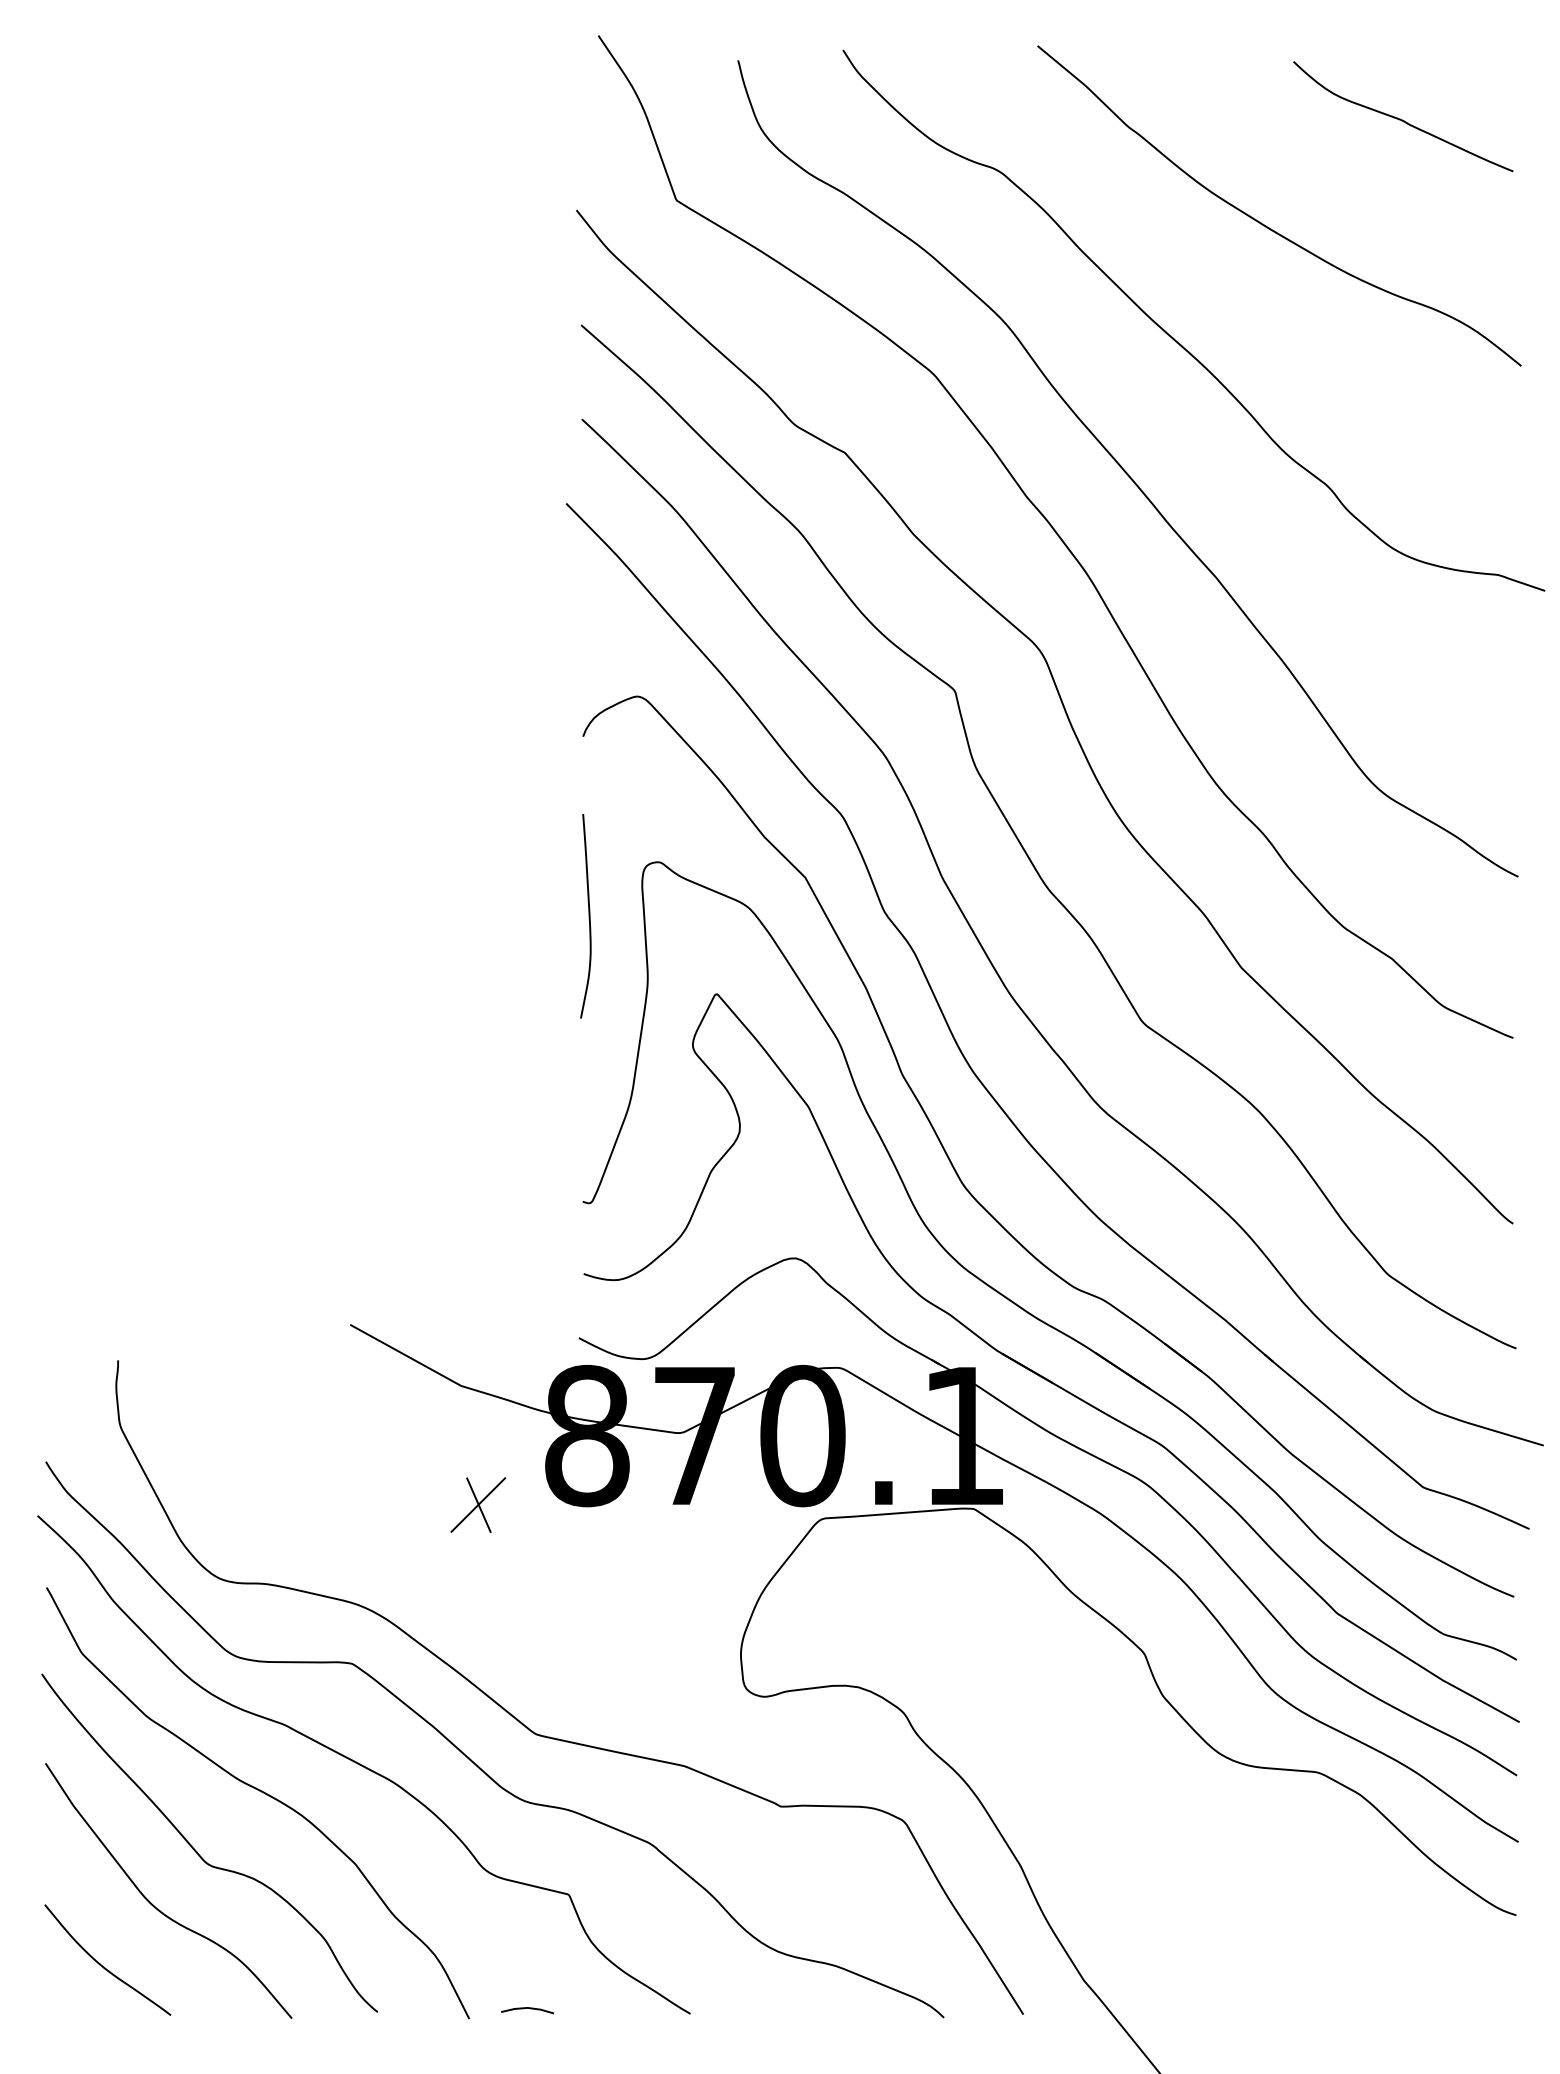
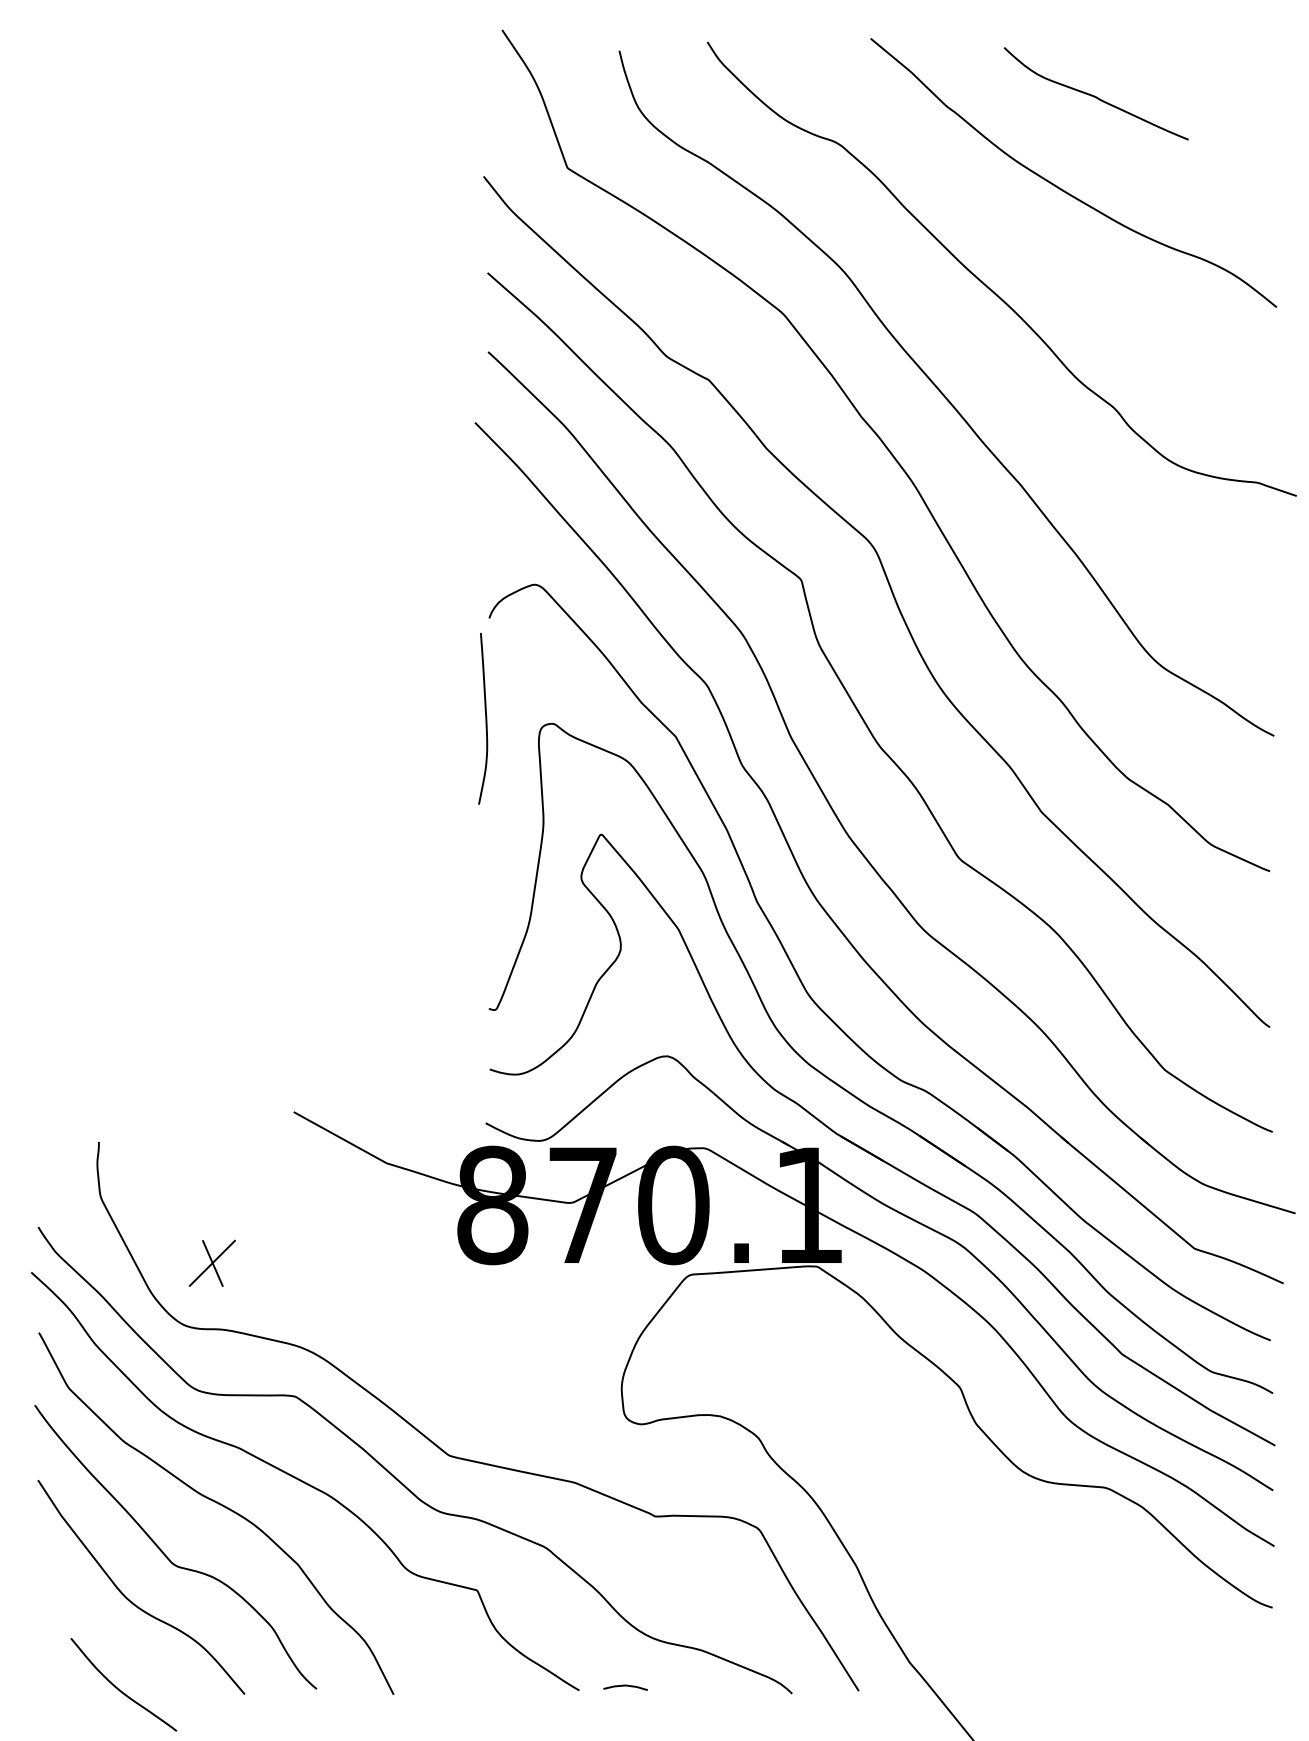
curve: (1402, 119) -> (1095, 96), moved
curve: (588, 916) -> (485, 718), moved
part: (478, 1504) -> (212, 1262), moved
curve: (104, 1966) -> (121, 1690), moved
line: (527, 2008) -> (625, 1685), moved

